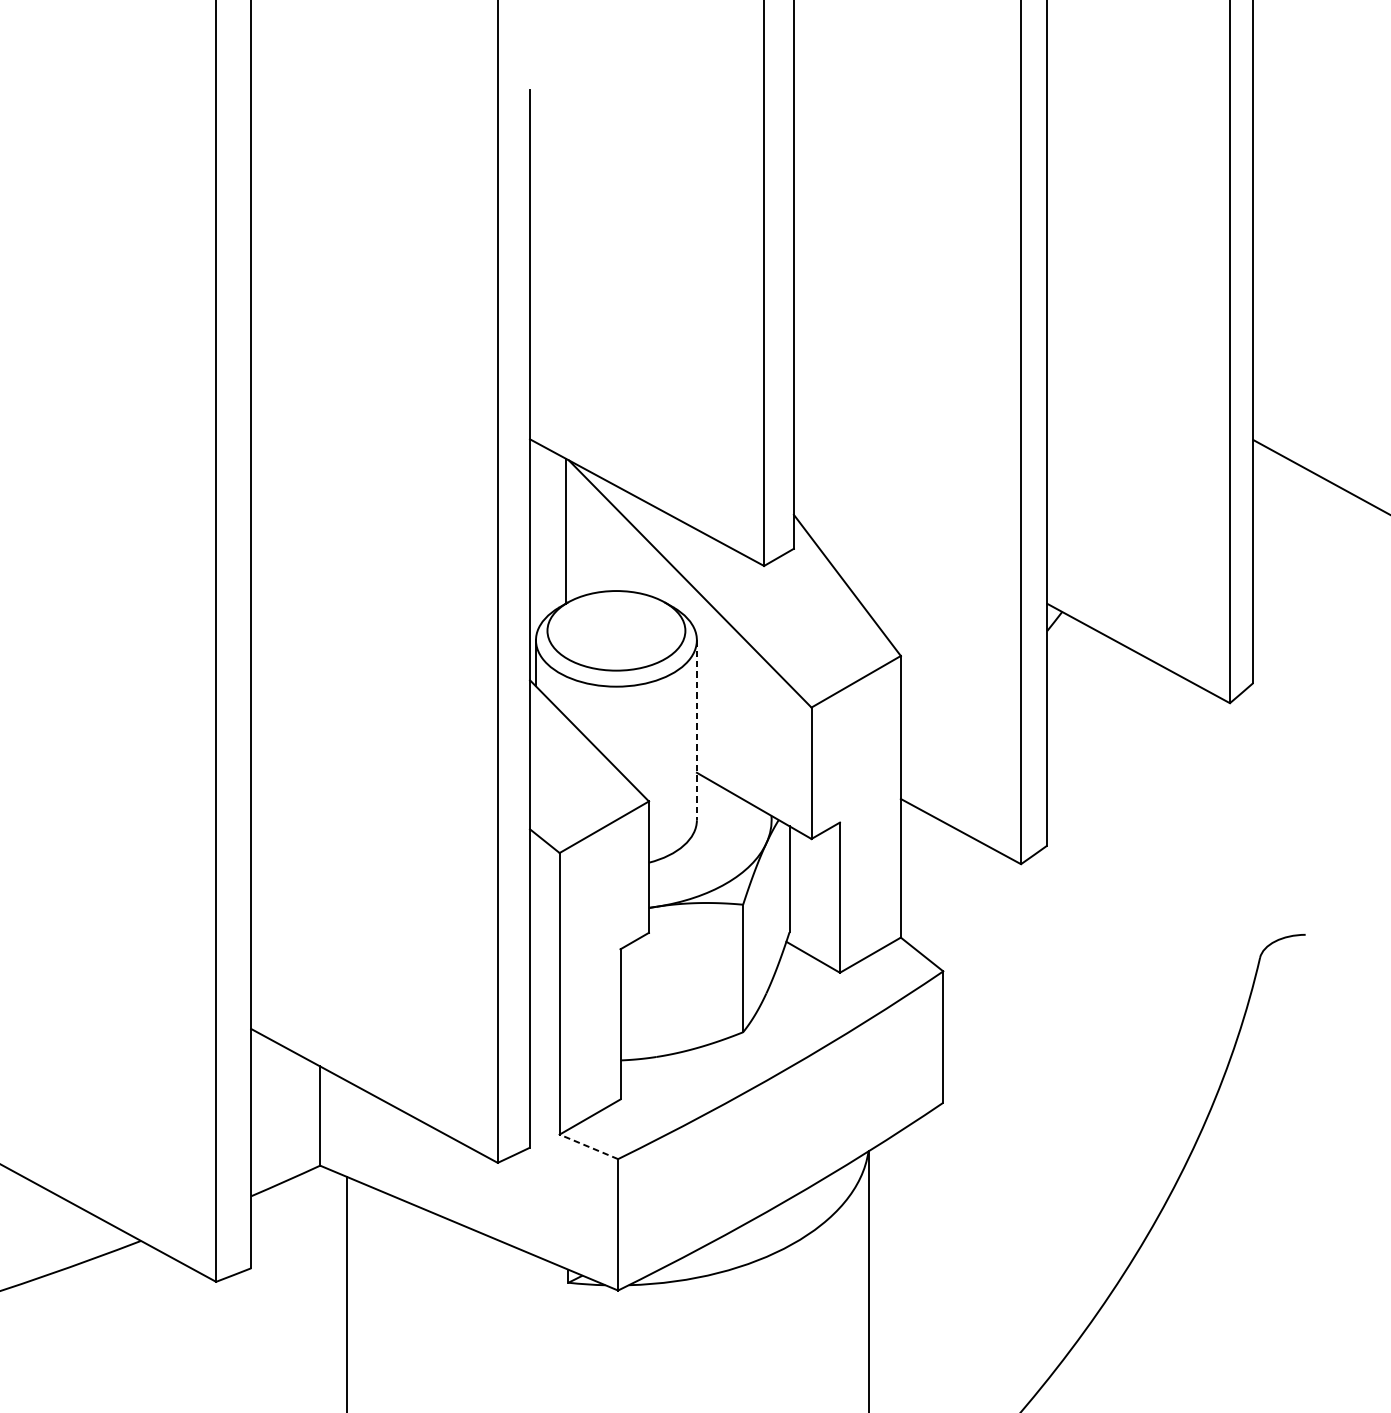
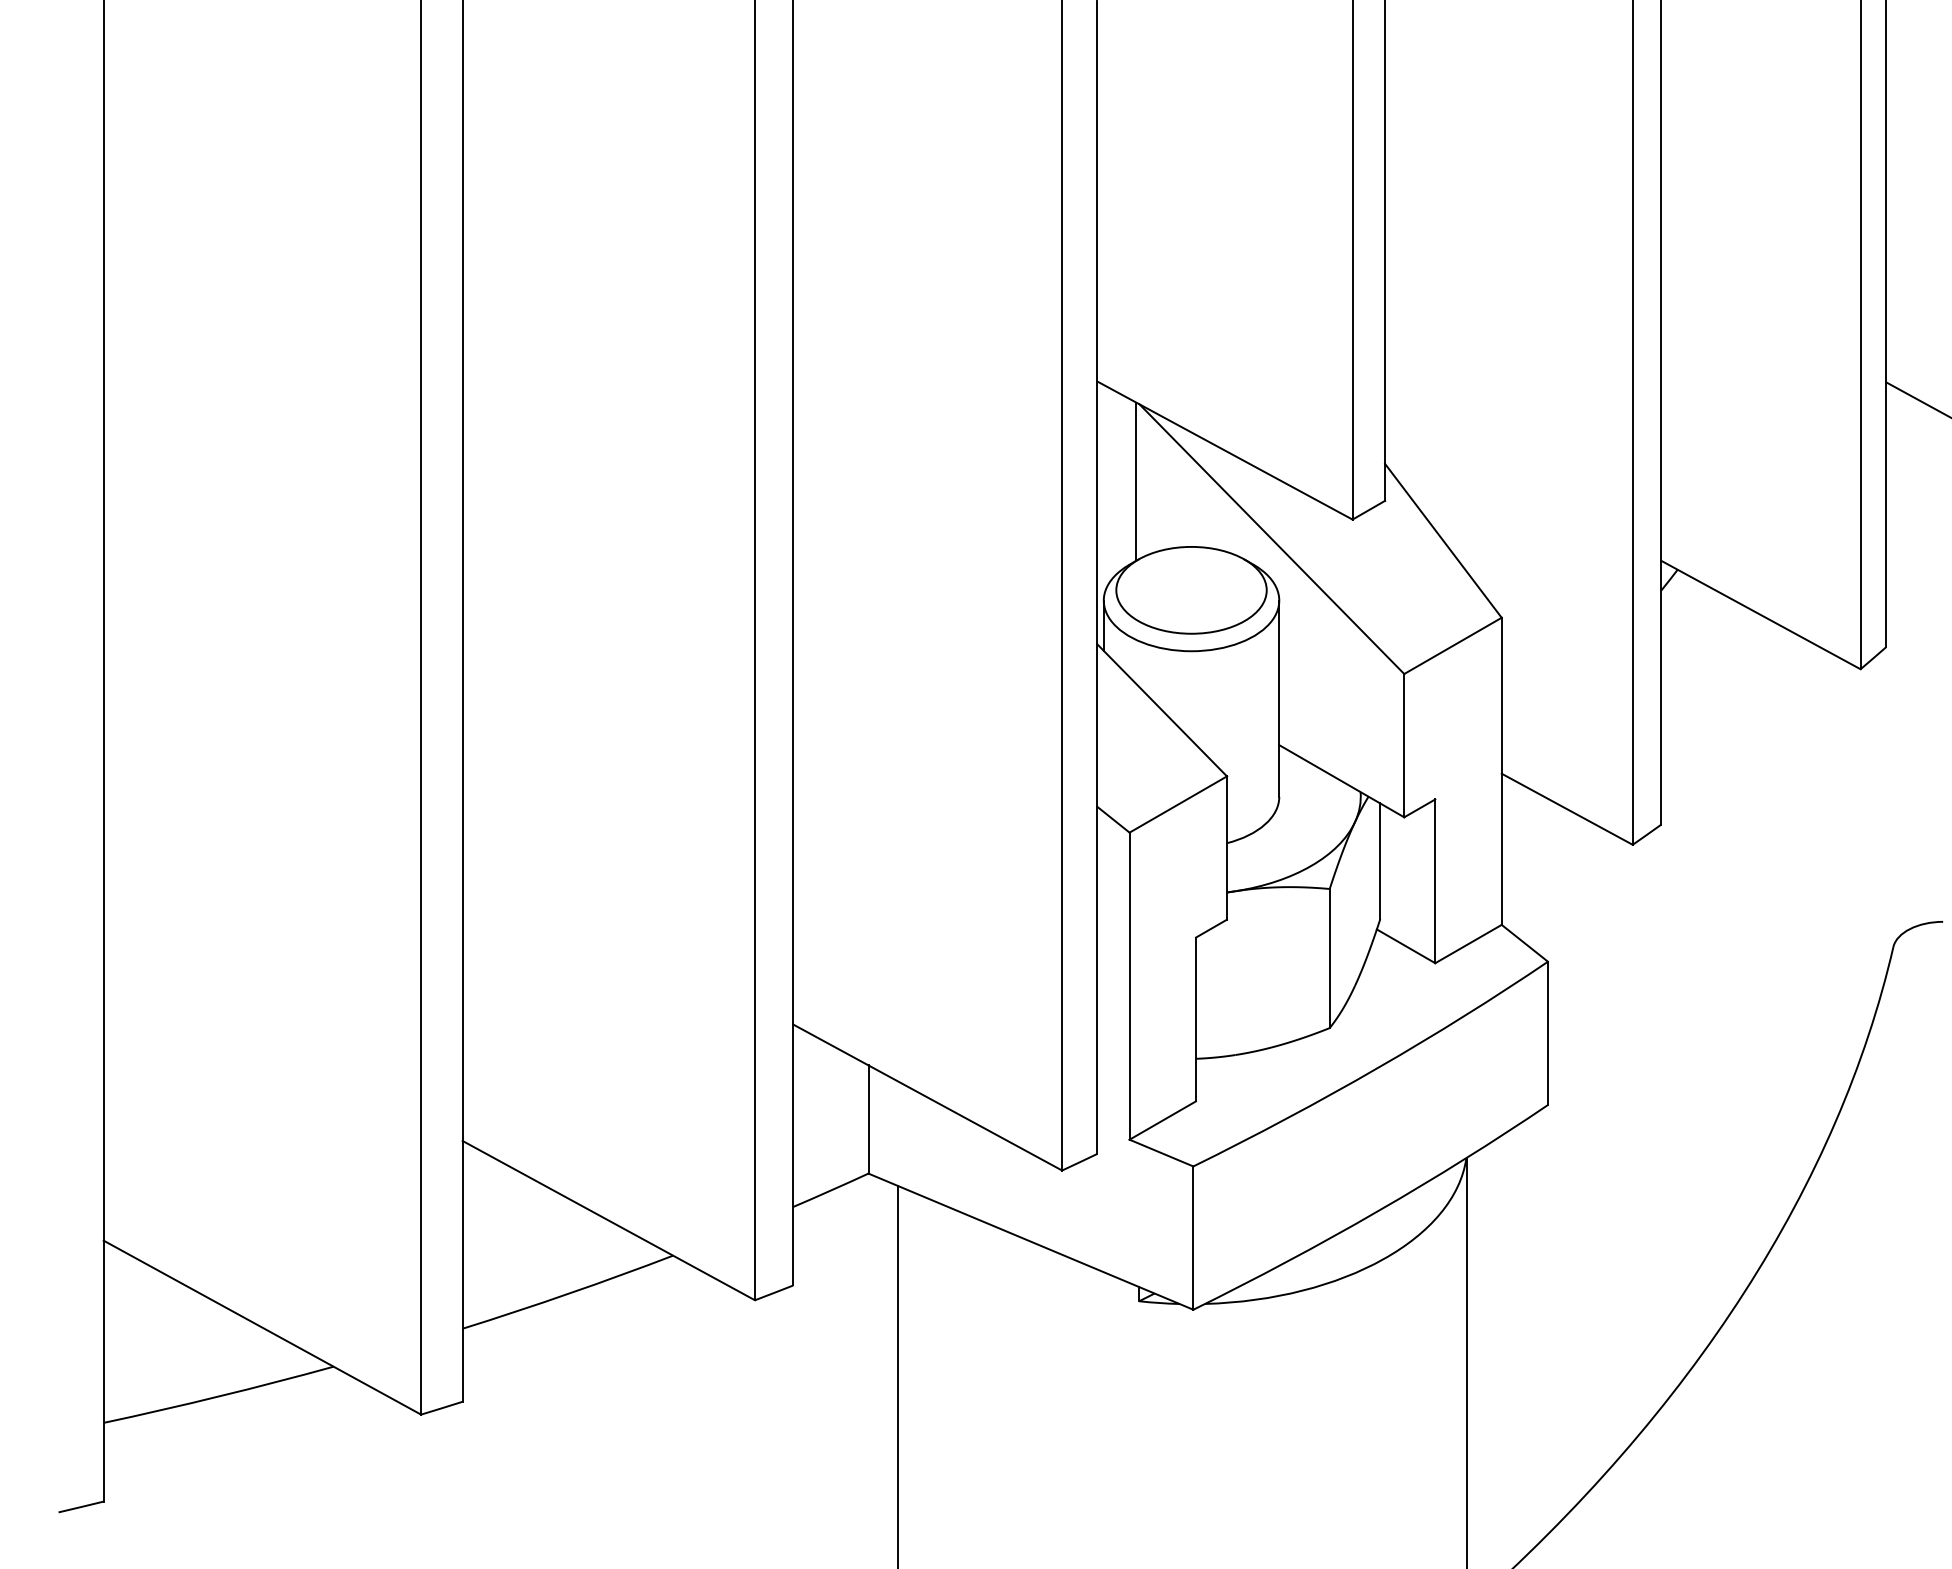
line: (697, 730) -> (1279, 699), dashed -> solid
line: (588, 1147) -> (1161, 1153), dashed -> solid

